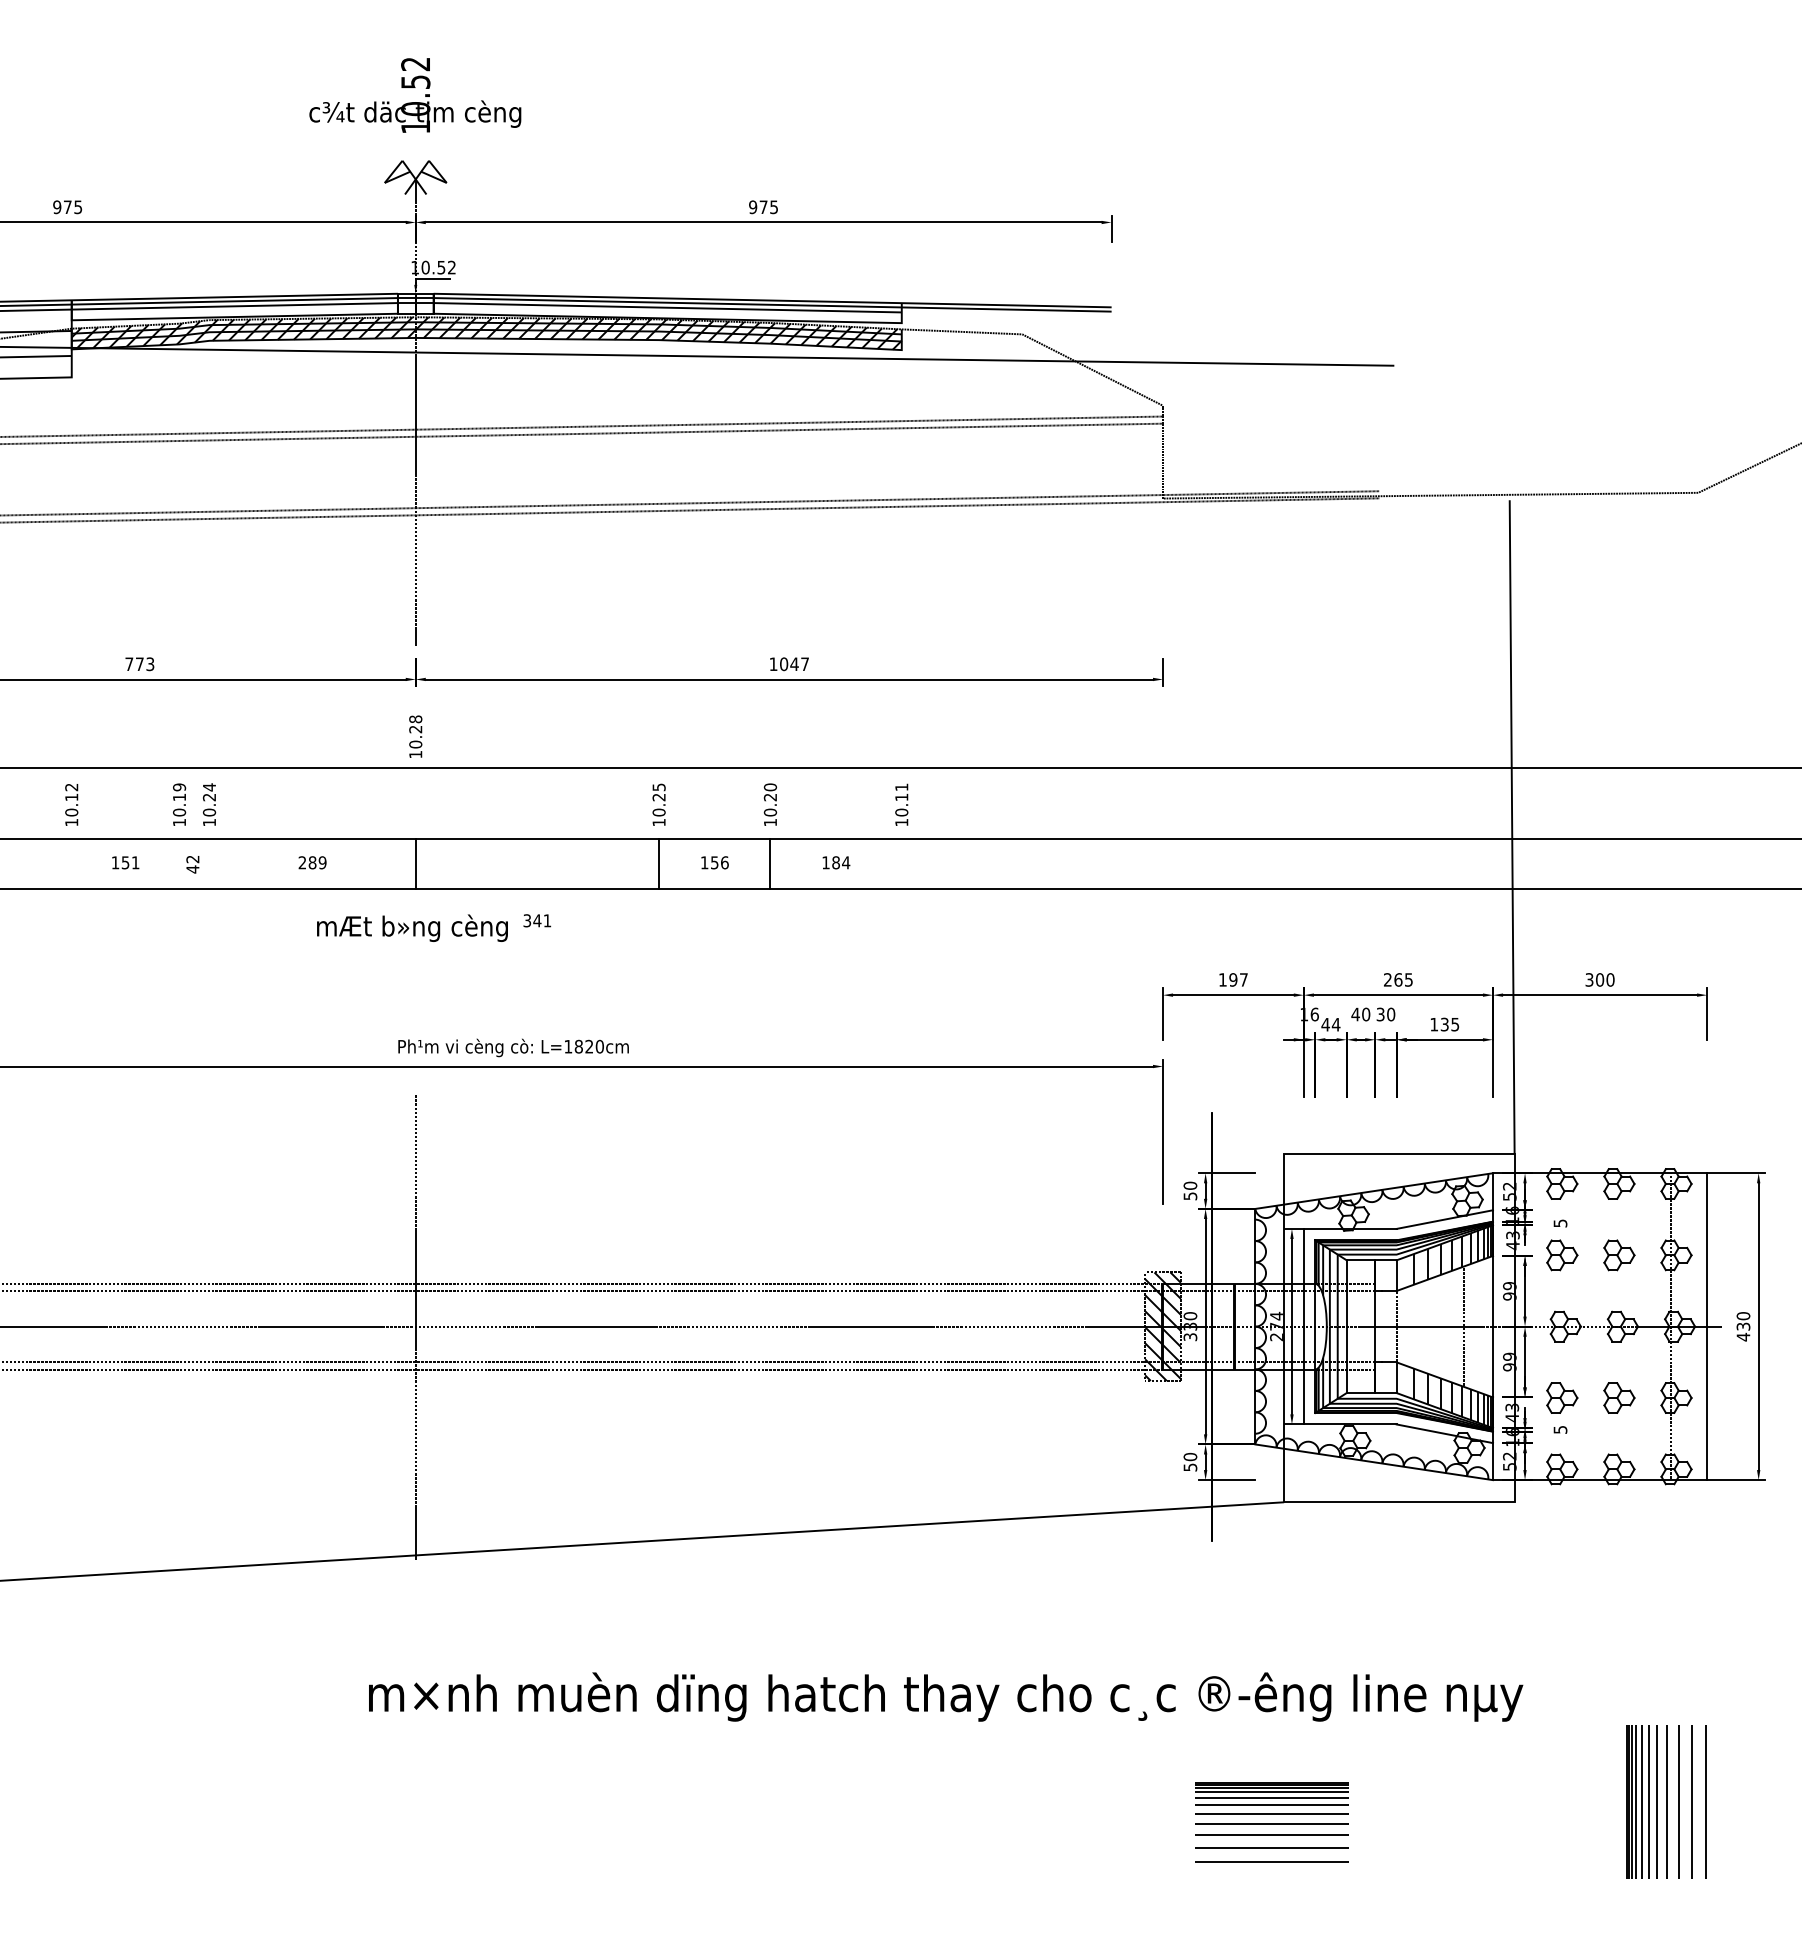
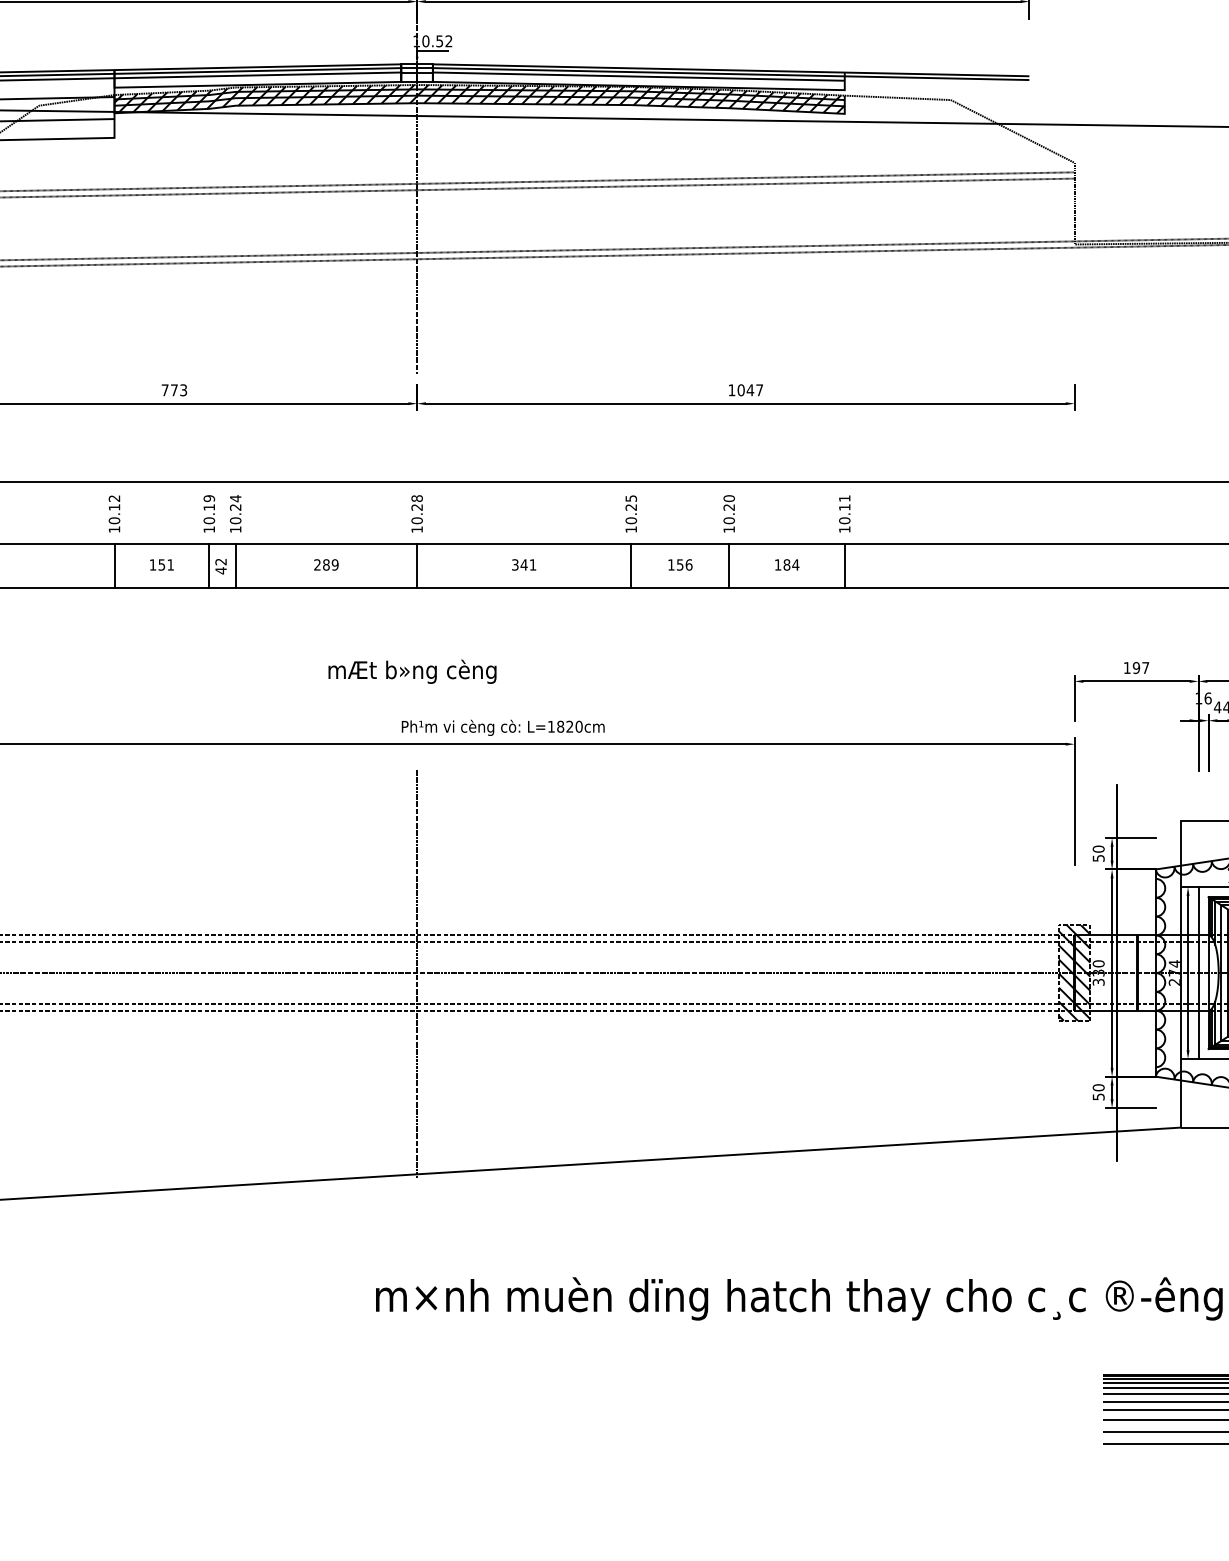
text: (415, 736) -> (416, 513), moved
line: (71, 864) -> (114, 566), added
line: (179, 864) -> (209, 566), added
line: (209, 864) -> (235, 566), added
line: (901, 864) -> (844, 566), added
text: (537, 920) -> (524, 564), moved
text: (412, 927) -> (412, 671), moved

